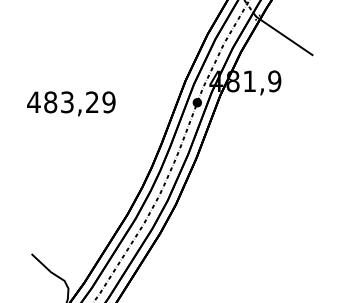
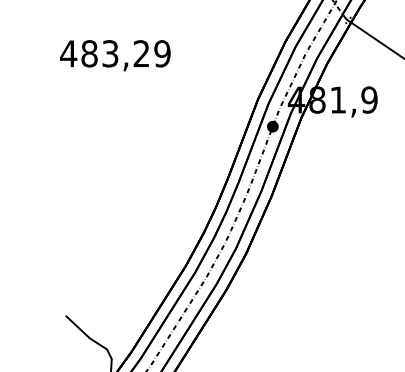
text: (71, 103) -> (115, 55), moved

